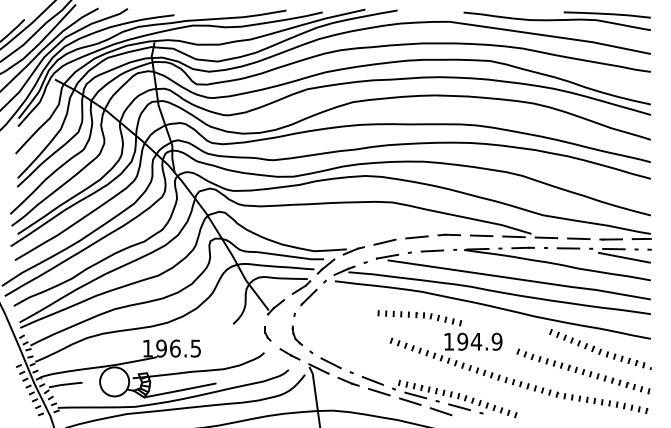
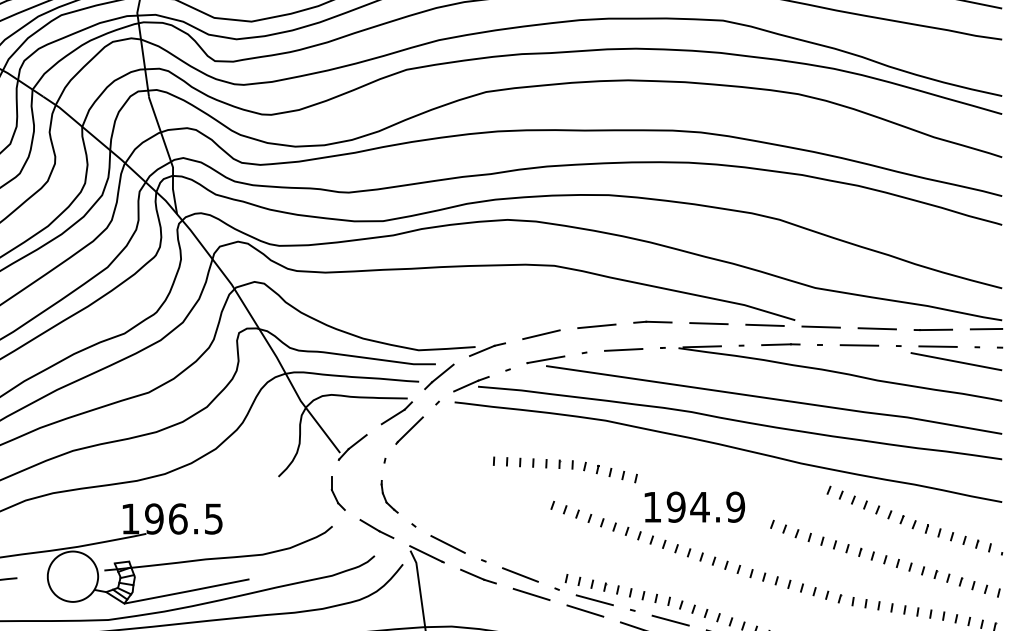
part: (419, 318) -> (564, 470), moved
part: (267, 333) -> (337, 492), size x1.43

